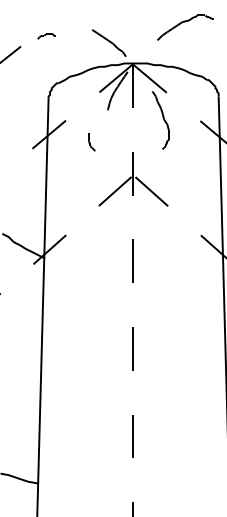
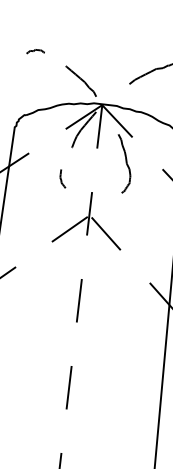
curve: (46, 35) -> (35, 51), moved
curve: (90, 142) -> (61, 179), moved

